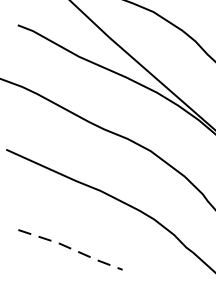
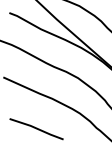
line: (72, 248) -> (37, 128), dashed -> solid

